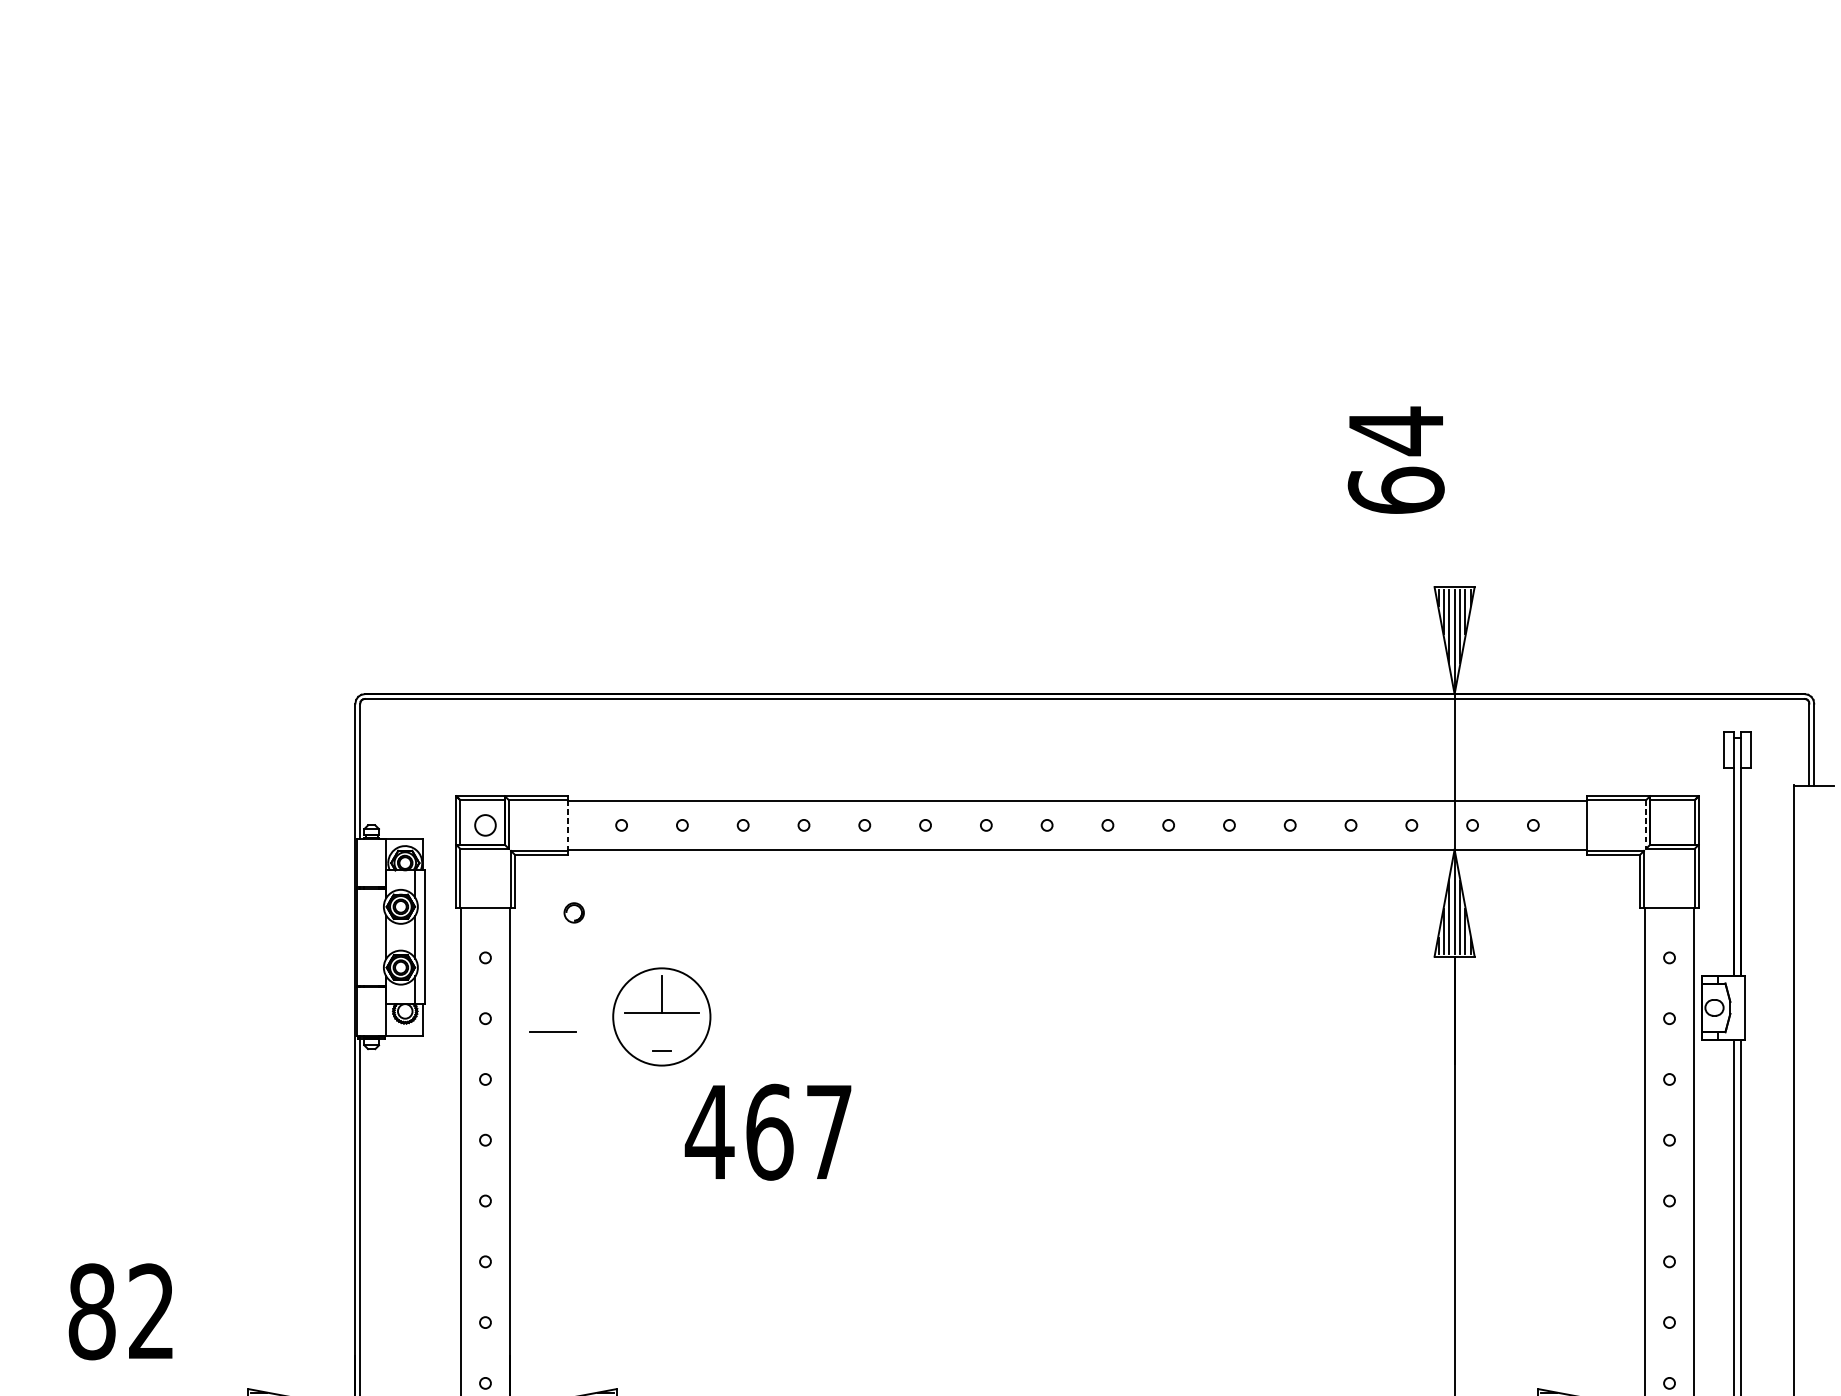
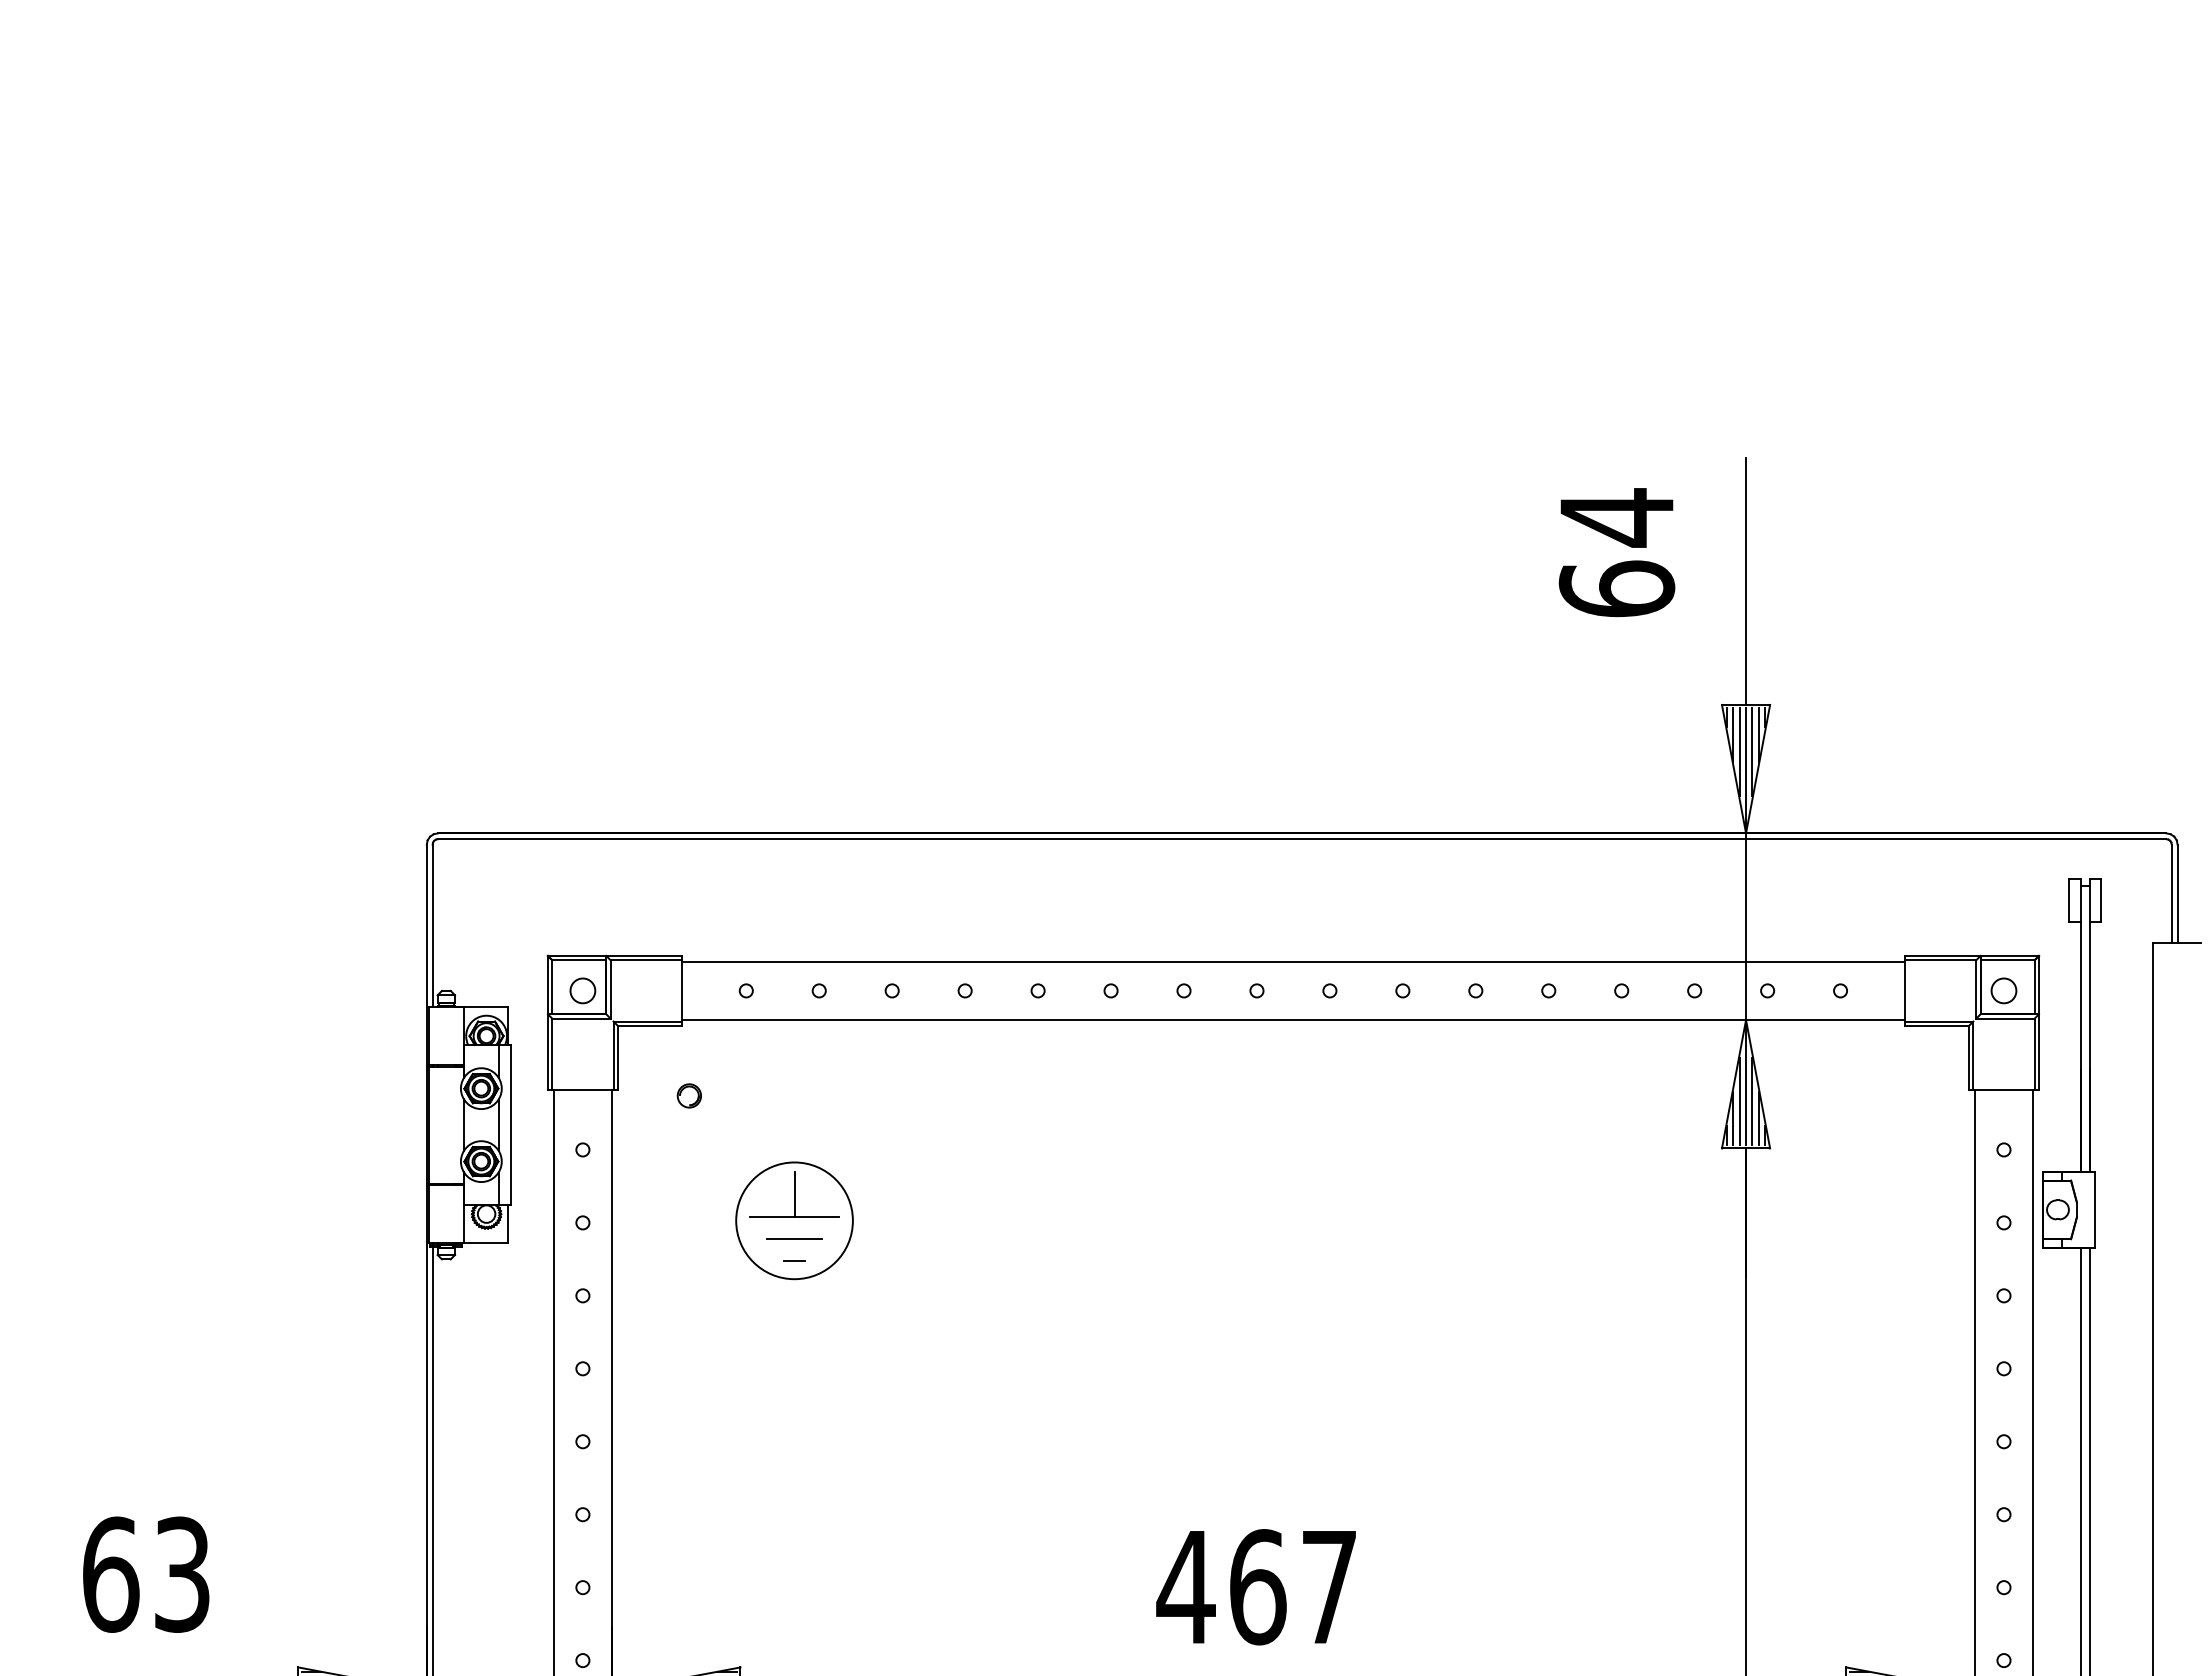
text: (1395, 460) -> (1616, 552), moved
line: (1454, 483) -> (1746, 580), added
line: (1646, 824) -> (1976, 989), dashed -> solid
line: (568, 825) -> (682, 990), dashed -> solid
circle: (1669, 825) -> (2003, 990), added
line: (552, 1031) -> (794, 1238), moved
text: (767, 1132) -> (1255, 1587), moved
text: (121, 1311) -> (145, 1574), 82 -> 63

